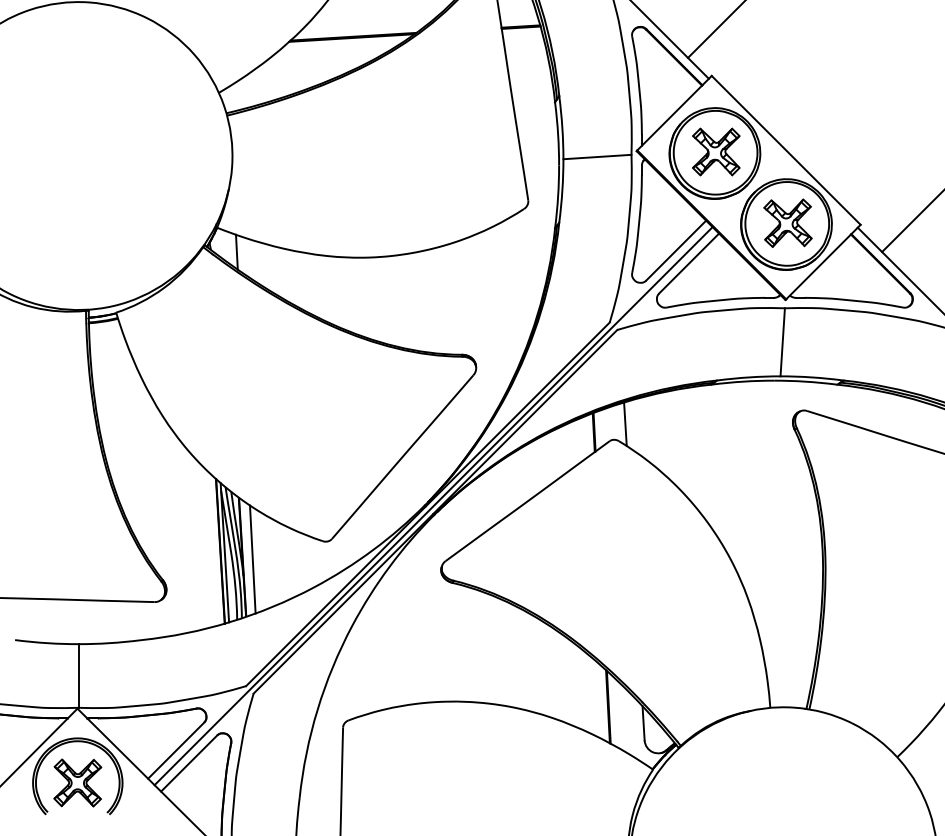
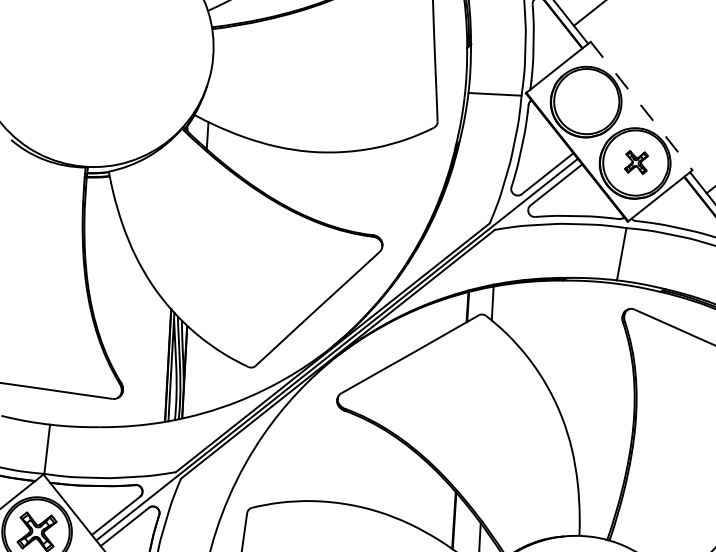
line: (786, 150) -> (641, 106), solid -> dashed
part: (716, 151) -> (587, 100), removed
part: (787, 222) -> (636, 161), size x0.6
line: (252, 559) -> (192, 374), removed

